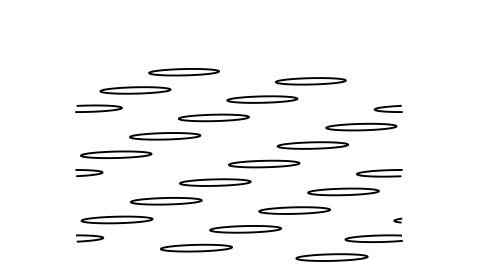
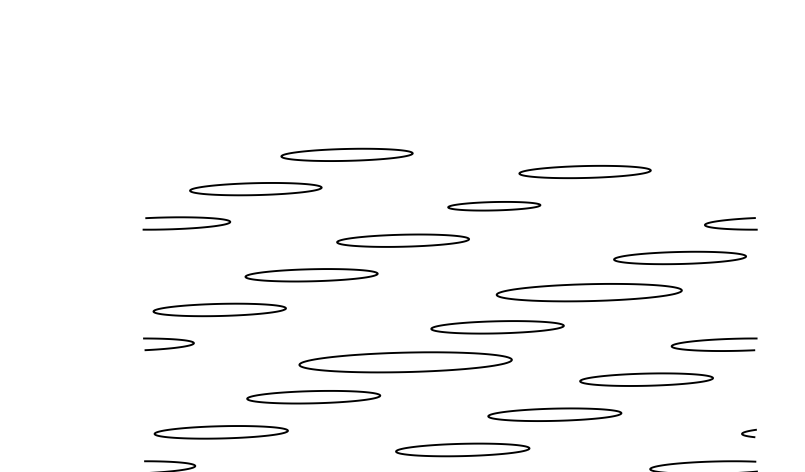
part: (262, 99) -> (494, 206), size x0.7
part: (312, 145) -> (588, 292), size x1.4
part: (215, 182) -> (406, 361), size x1.6

